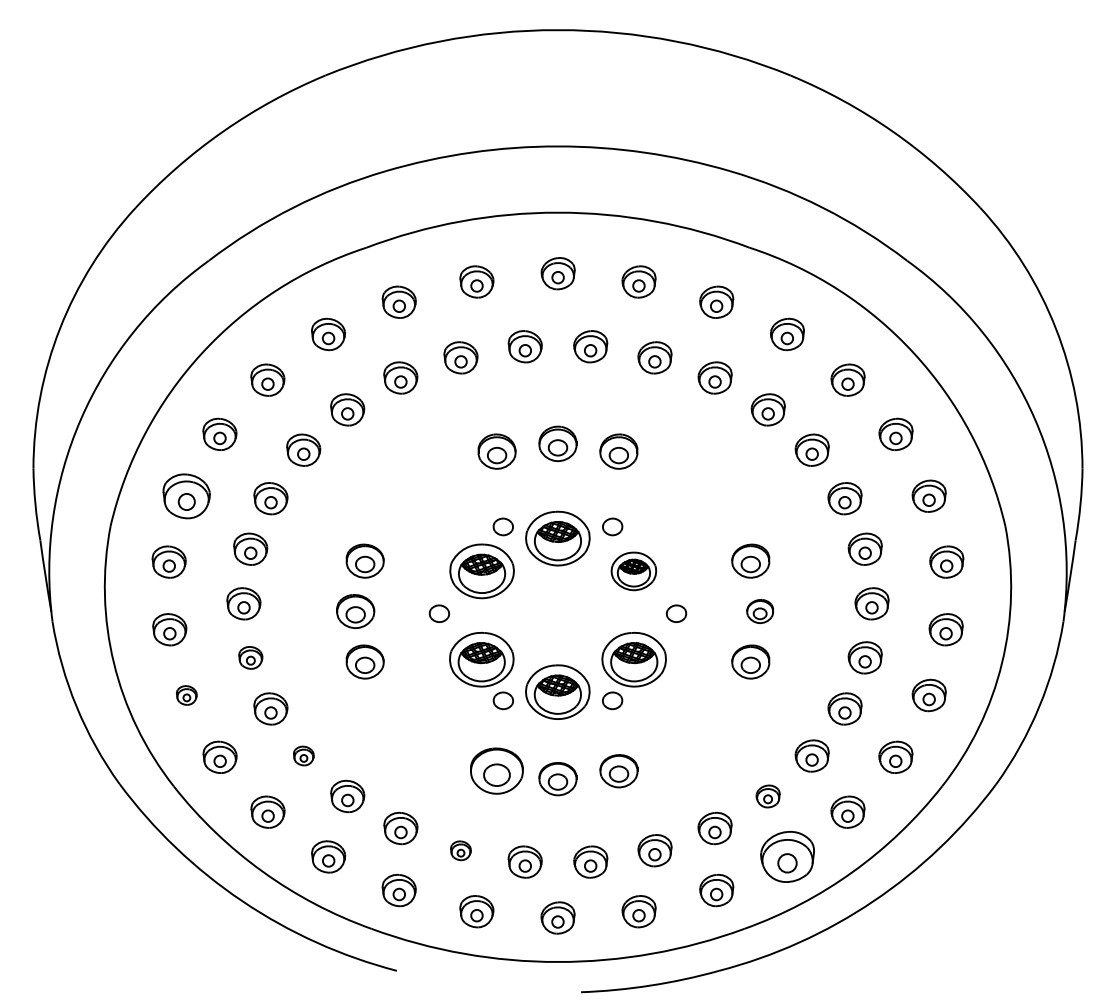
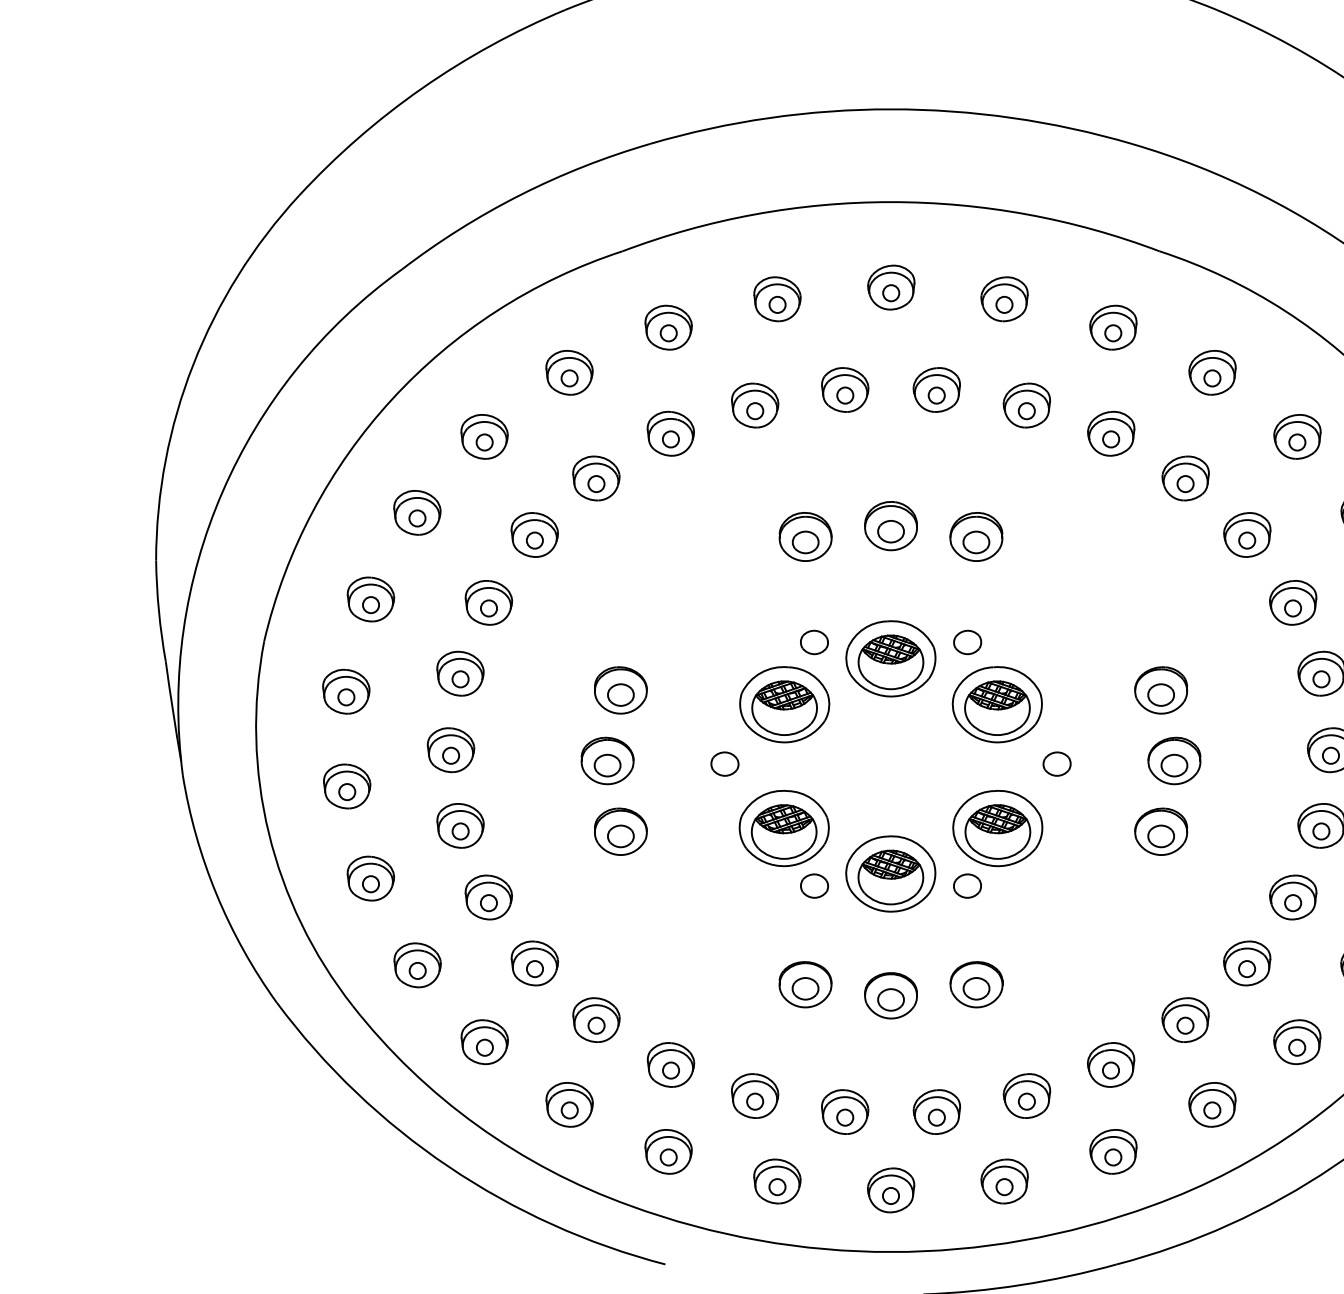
part: (186, 495) -> (370, 598), size x0.71
part: (633, 571) -> (996, 704), size x1.43
part: (759, 611) -> (1173, 760), size x1.43
part: (250, 657) -> (460, 825), size x1.43
part: (186, 695) -> (370, 878), size x1.67
part: (303, 755) -> (534, 962), size x1.67
part: (496, 771) -> (804, 985), size x0.71
part: (767, 796) -> (1184, 1020), size x1.43
part: (460, 850) -> (754, 1095), size x1.67
part: (786, 856) -> (1211, 1104), size x0.62

